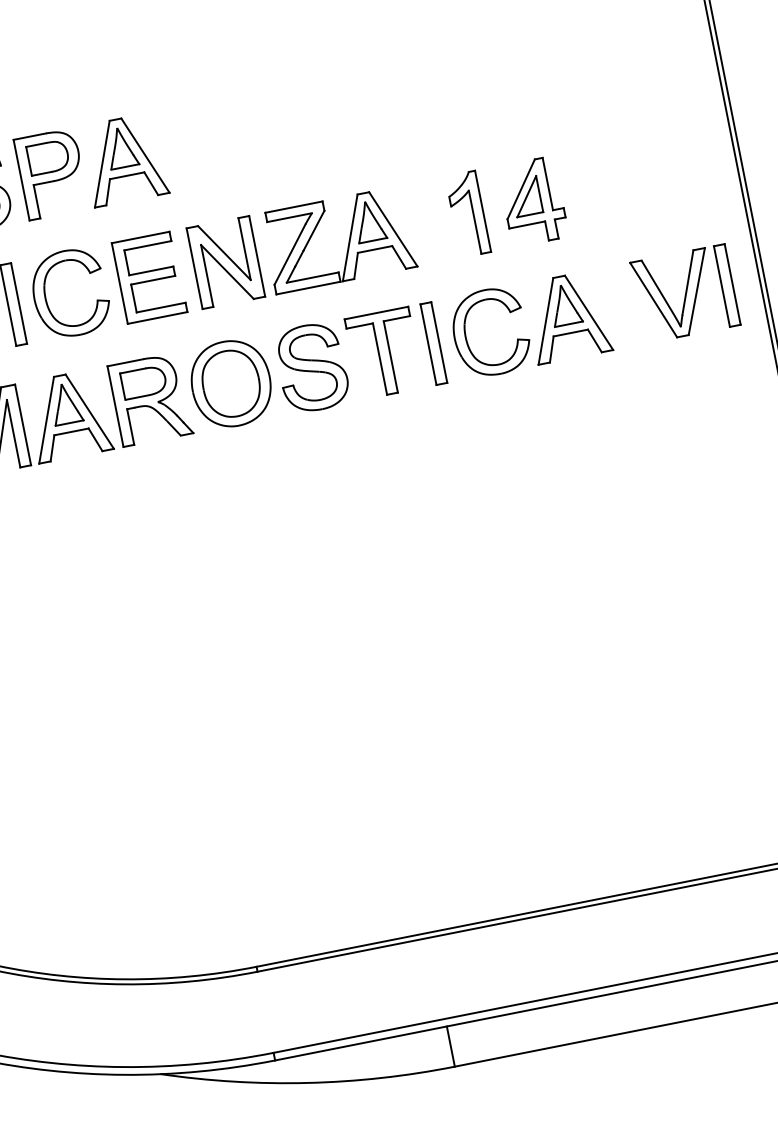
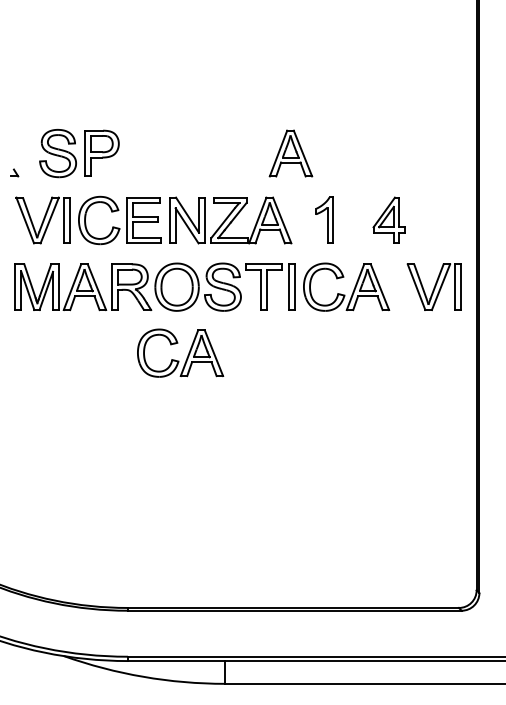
part: (123, 159) -> (290, 153), moved
part: (531, 200) -> (388, 219), moved
part: (273, 500) -> (187, 355), added

